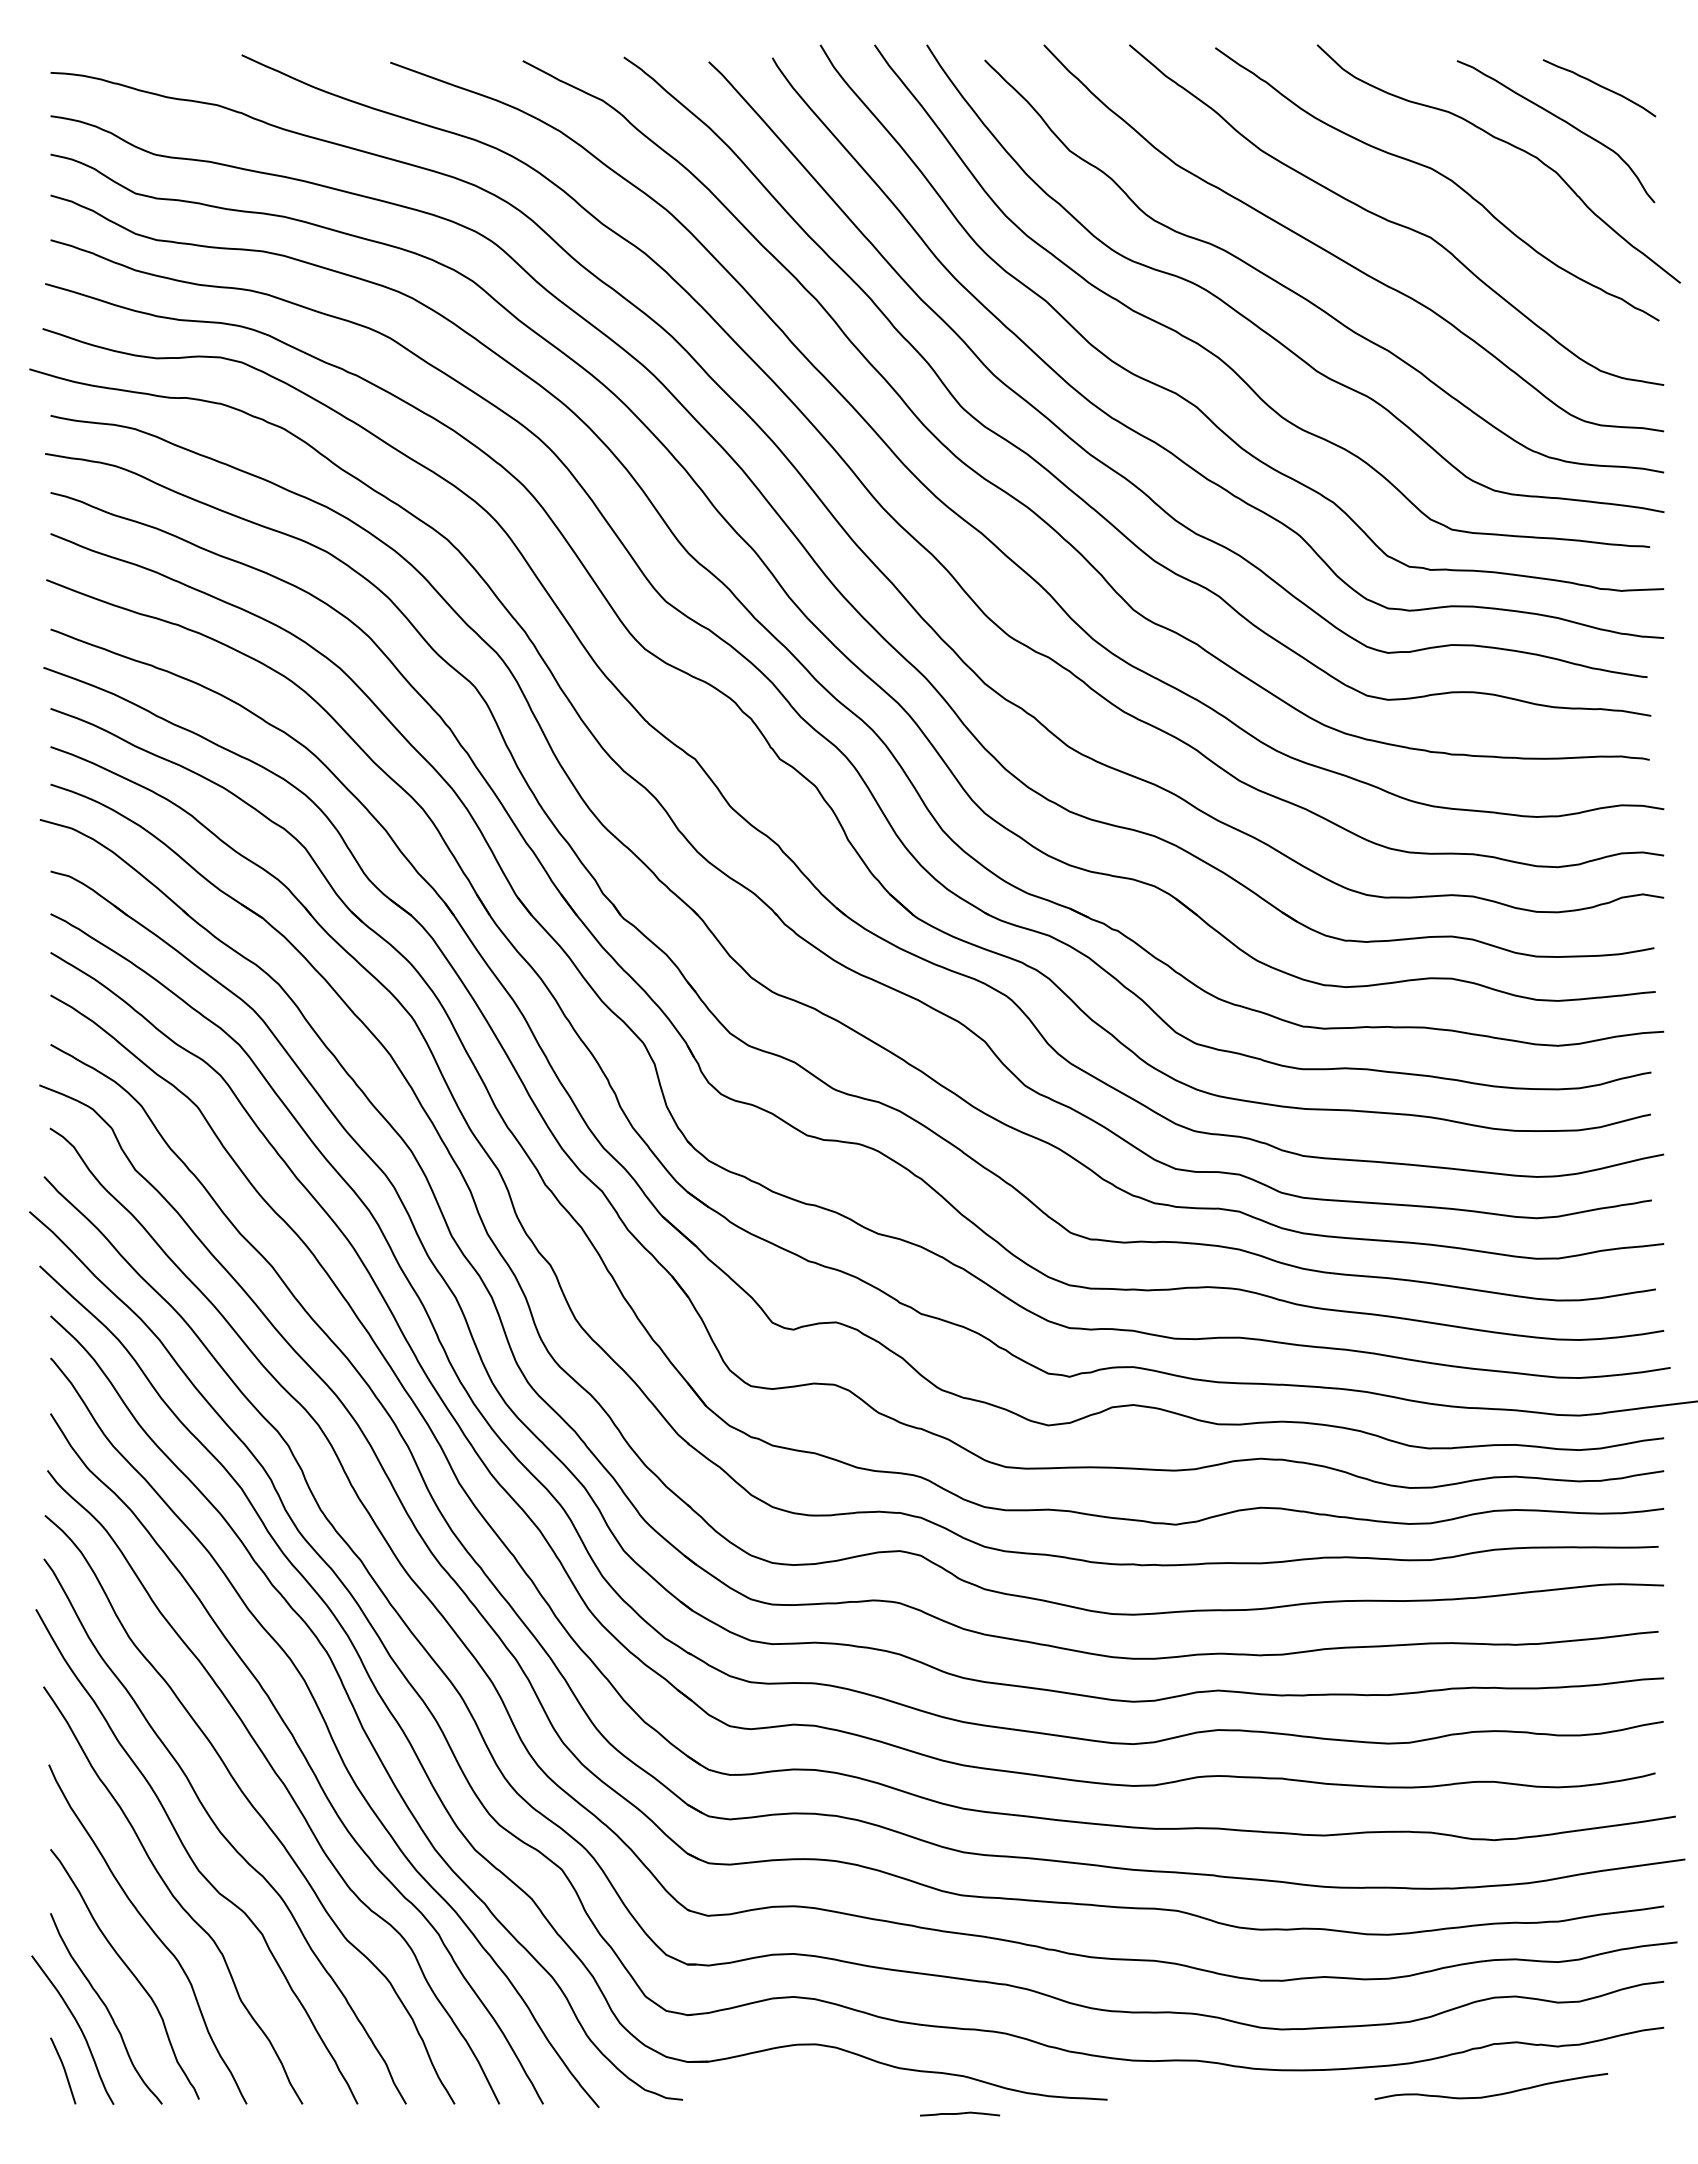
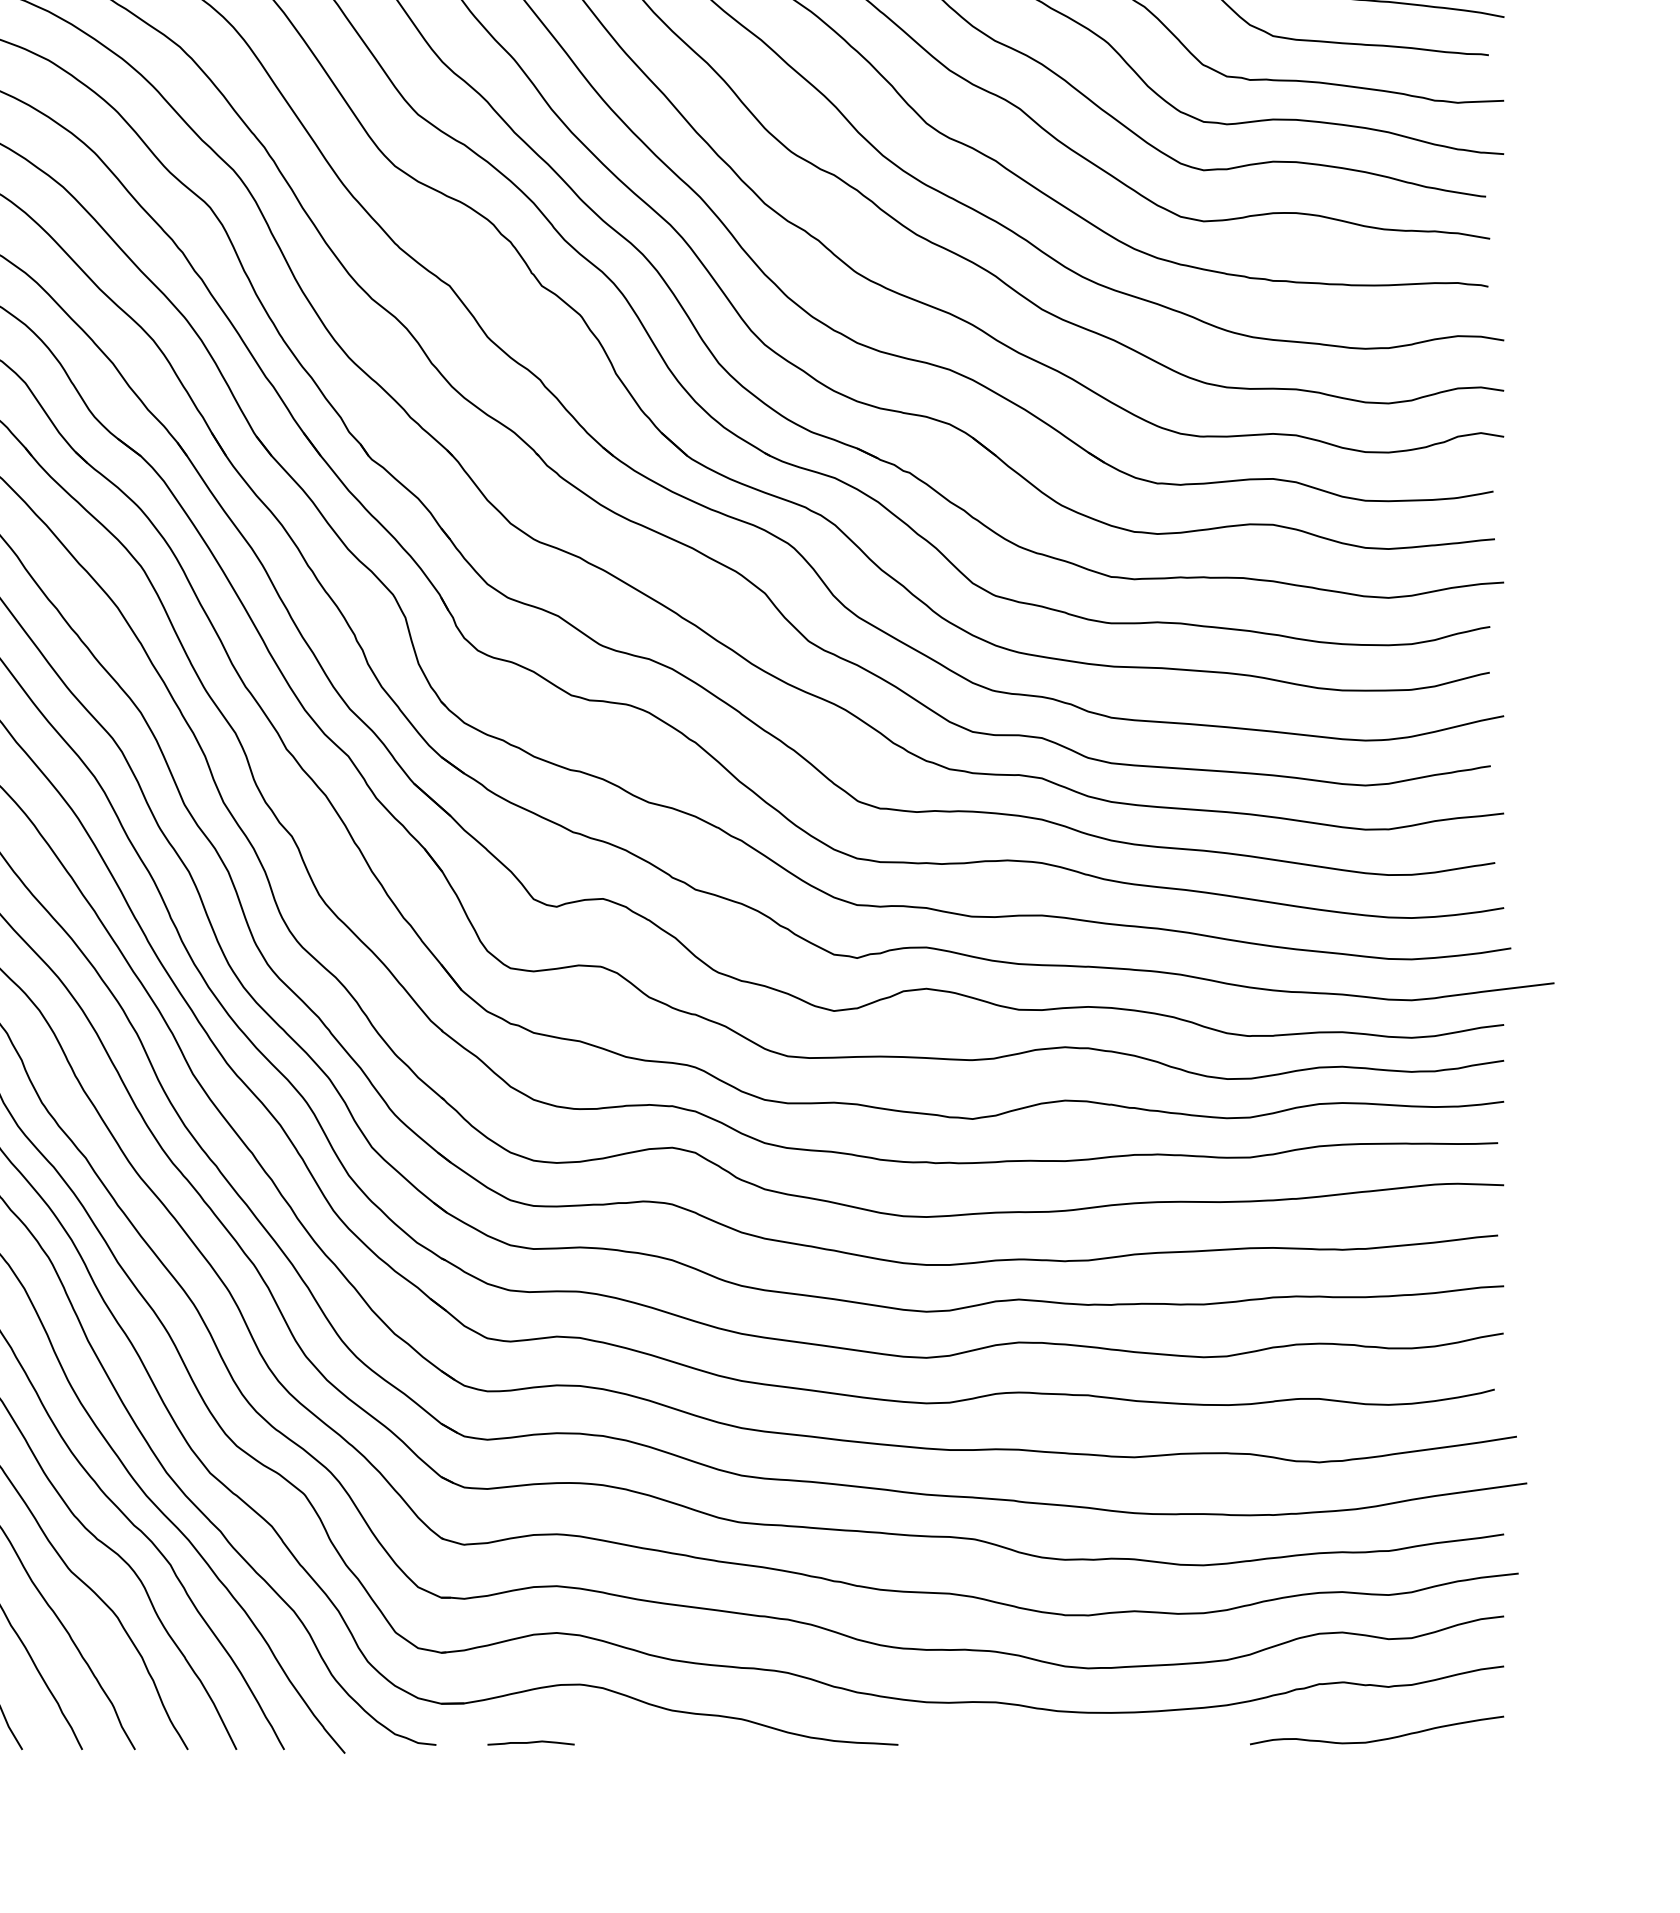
curve: (1492, 2094) -> (1378, 1739), moved
curve: (960, 2113) -> (531, 1742), moved

